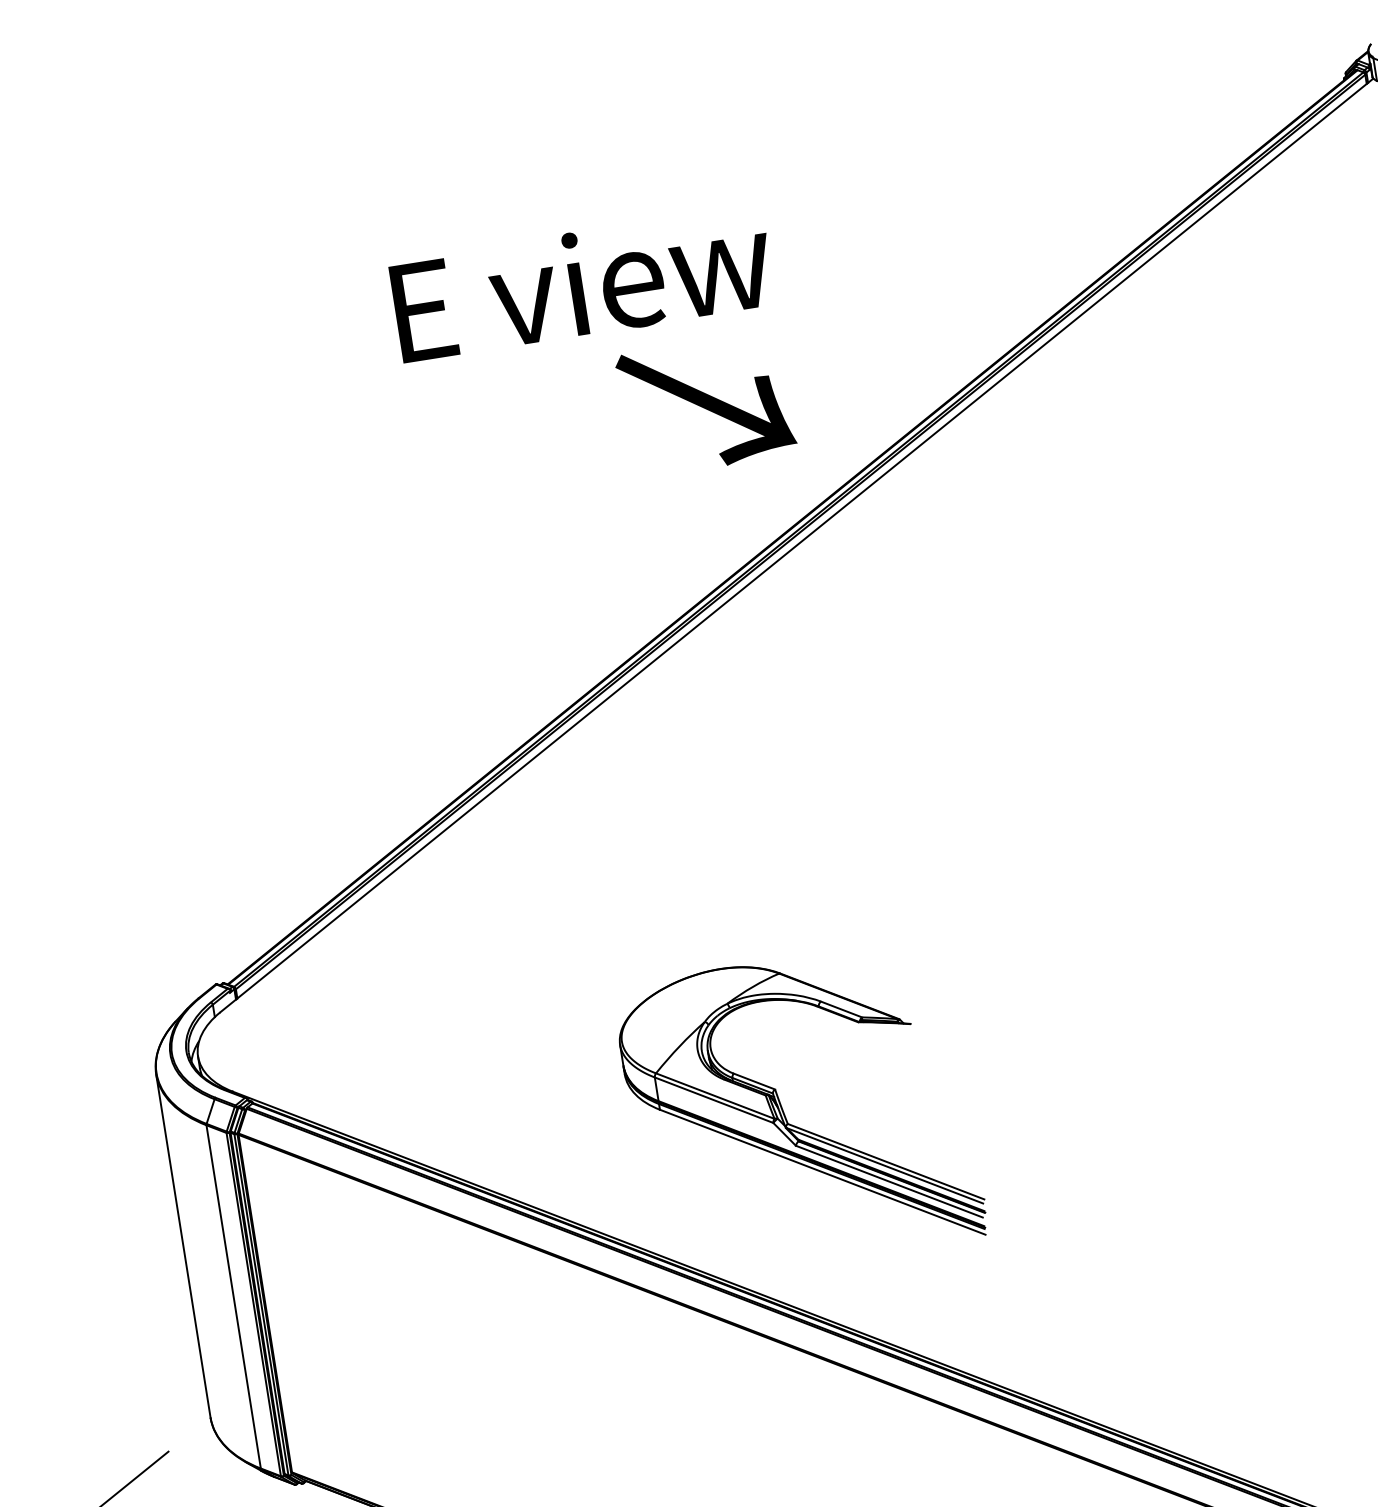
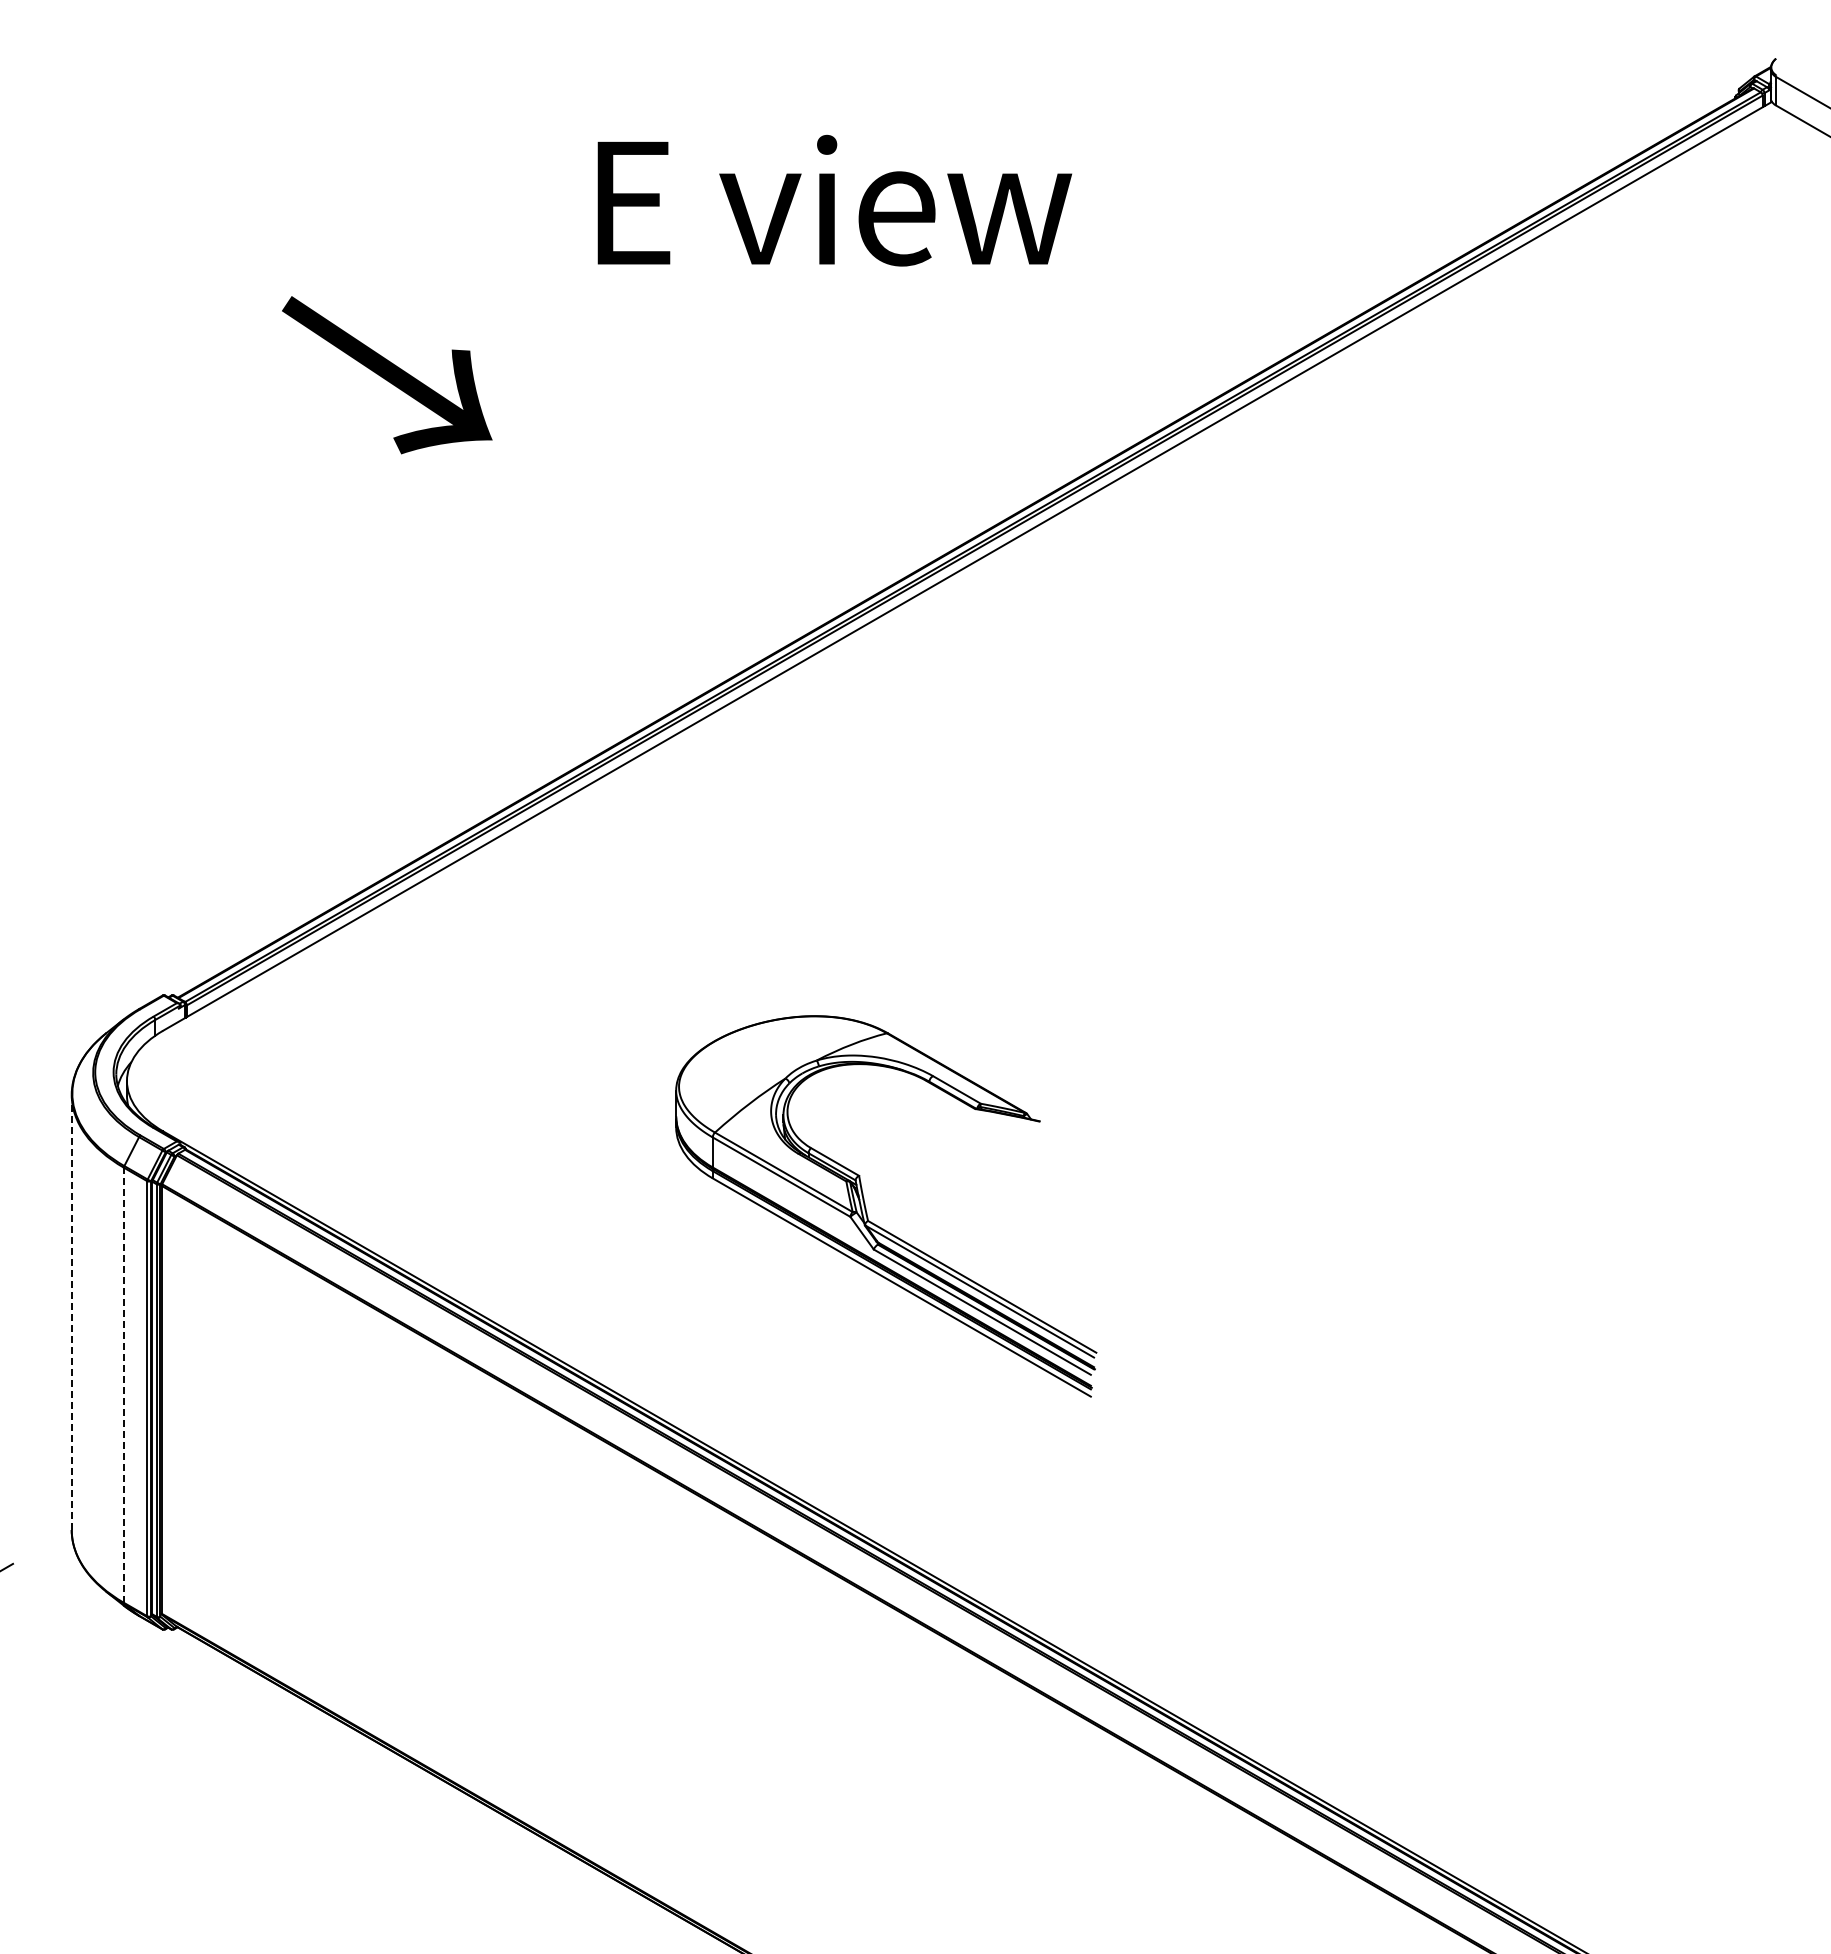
text: (582, 283) -> (834, 200), moved
text: (706, 405) -> (387, 375), moved
part: (786, 1117) -> (867, 1212), moved
line: (183, 1246) -> (71, 1312), solid -> dashed
line: (233, 1297) -> (123, 1385), solid -> dashed

